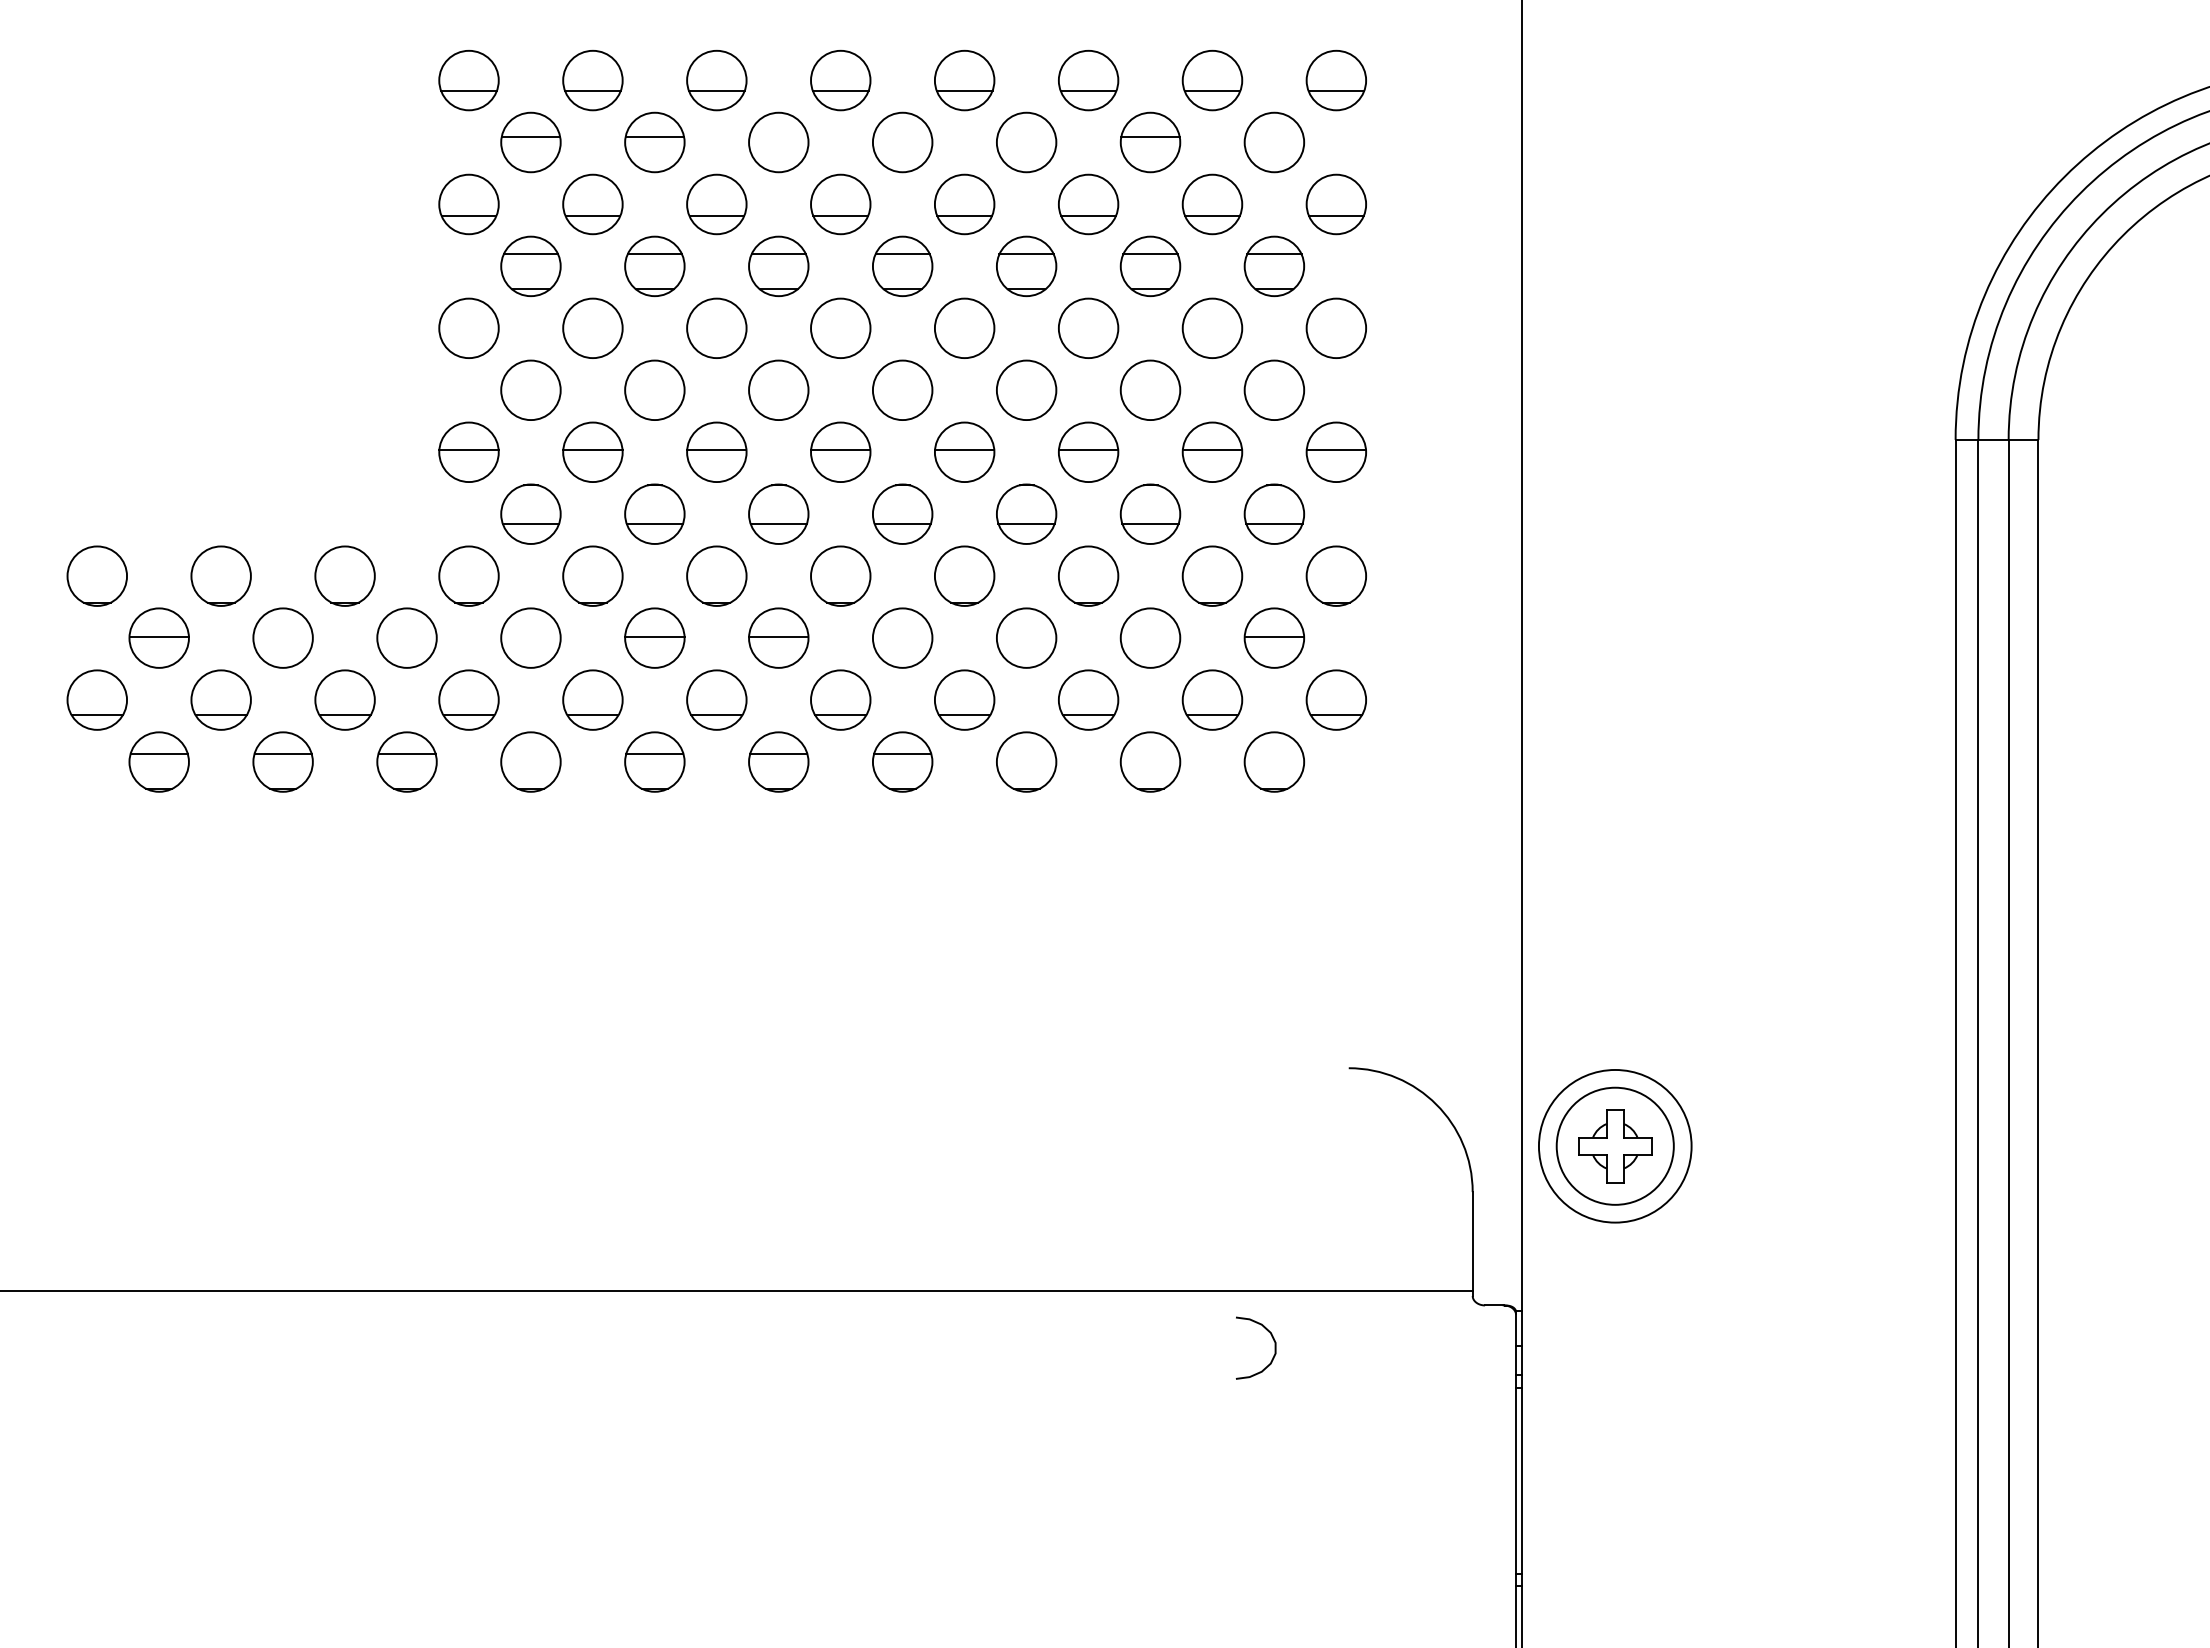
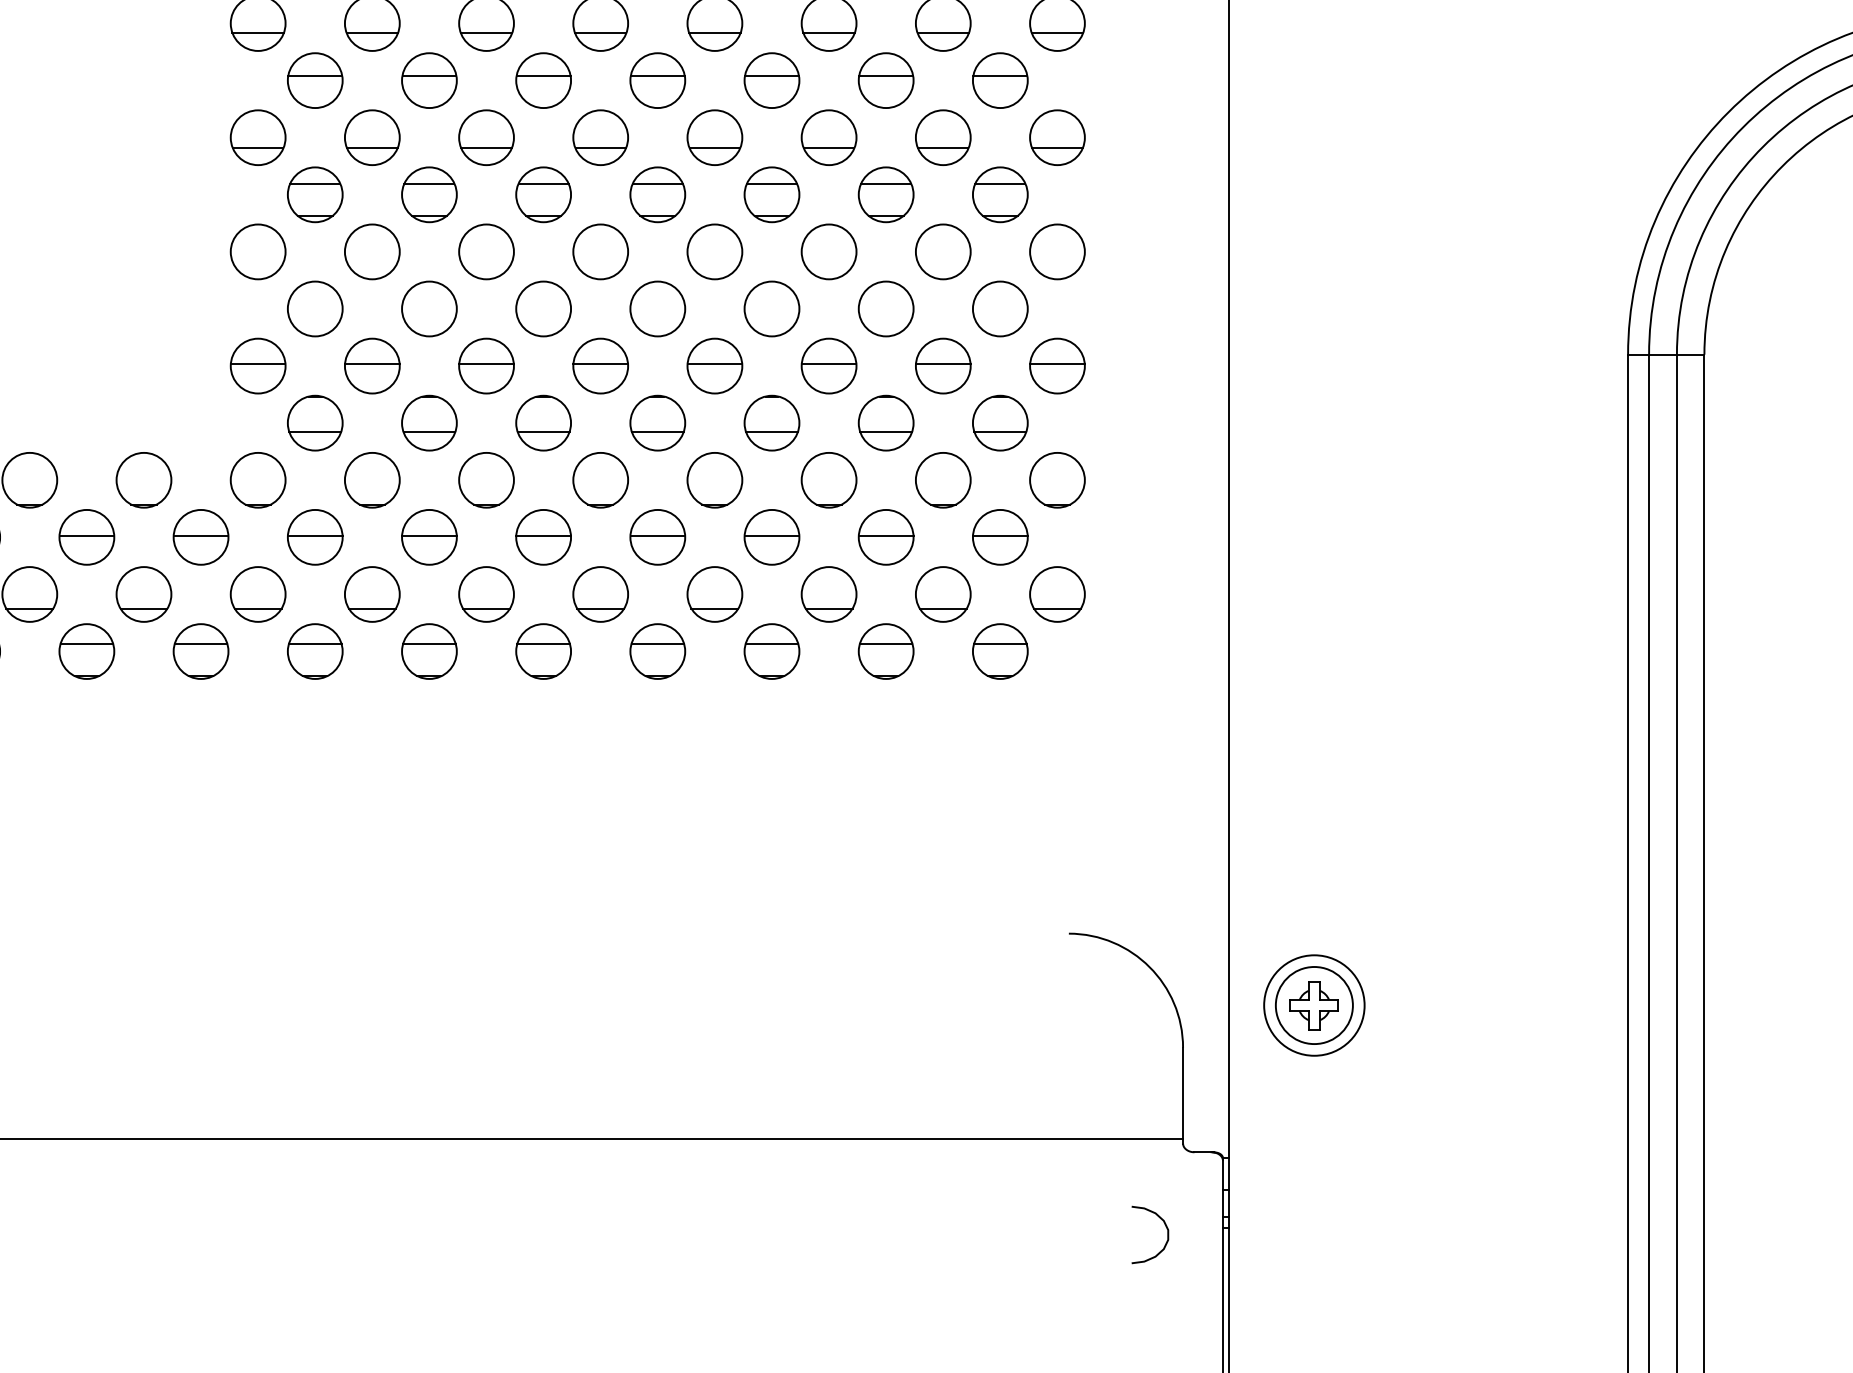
line: (778, 137) -> (543, 76), added
line: (902, 137) -> (657, 76), added
line: (1026, 137) -> (771, 76), added
line: (1274, 137) -> (1000, 76), added
line: (282, 636) -> (86, 535), added
line: (406, 636) -> (200, 535), added
line: (530, 636) -> (314, 535), added
line: (902, 636) -> (657, 535), added
line: (1026, 636) -> (771, 535), added
line: (1150, 636) -> (886, 535), added
line: (530, 753) -> (314, 643), added
line: (1026, 753) -> (771, 643), added
line: (1150, 753) -> (886, 643), added
line: (1273, 753) -> (999, 643), added
part: (1614, 1145) -> (1313, 1004), size x0.71
part: (1274, 1347) -> (1167, 1234), moved

